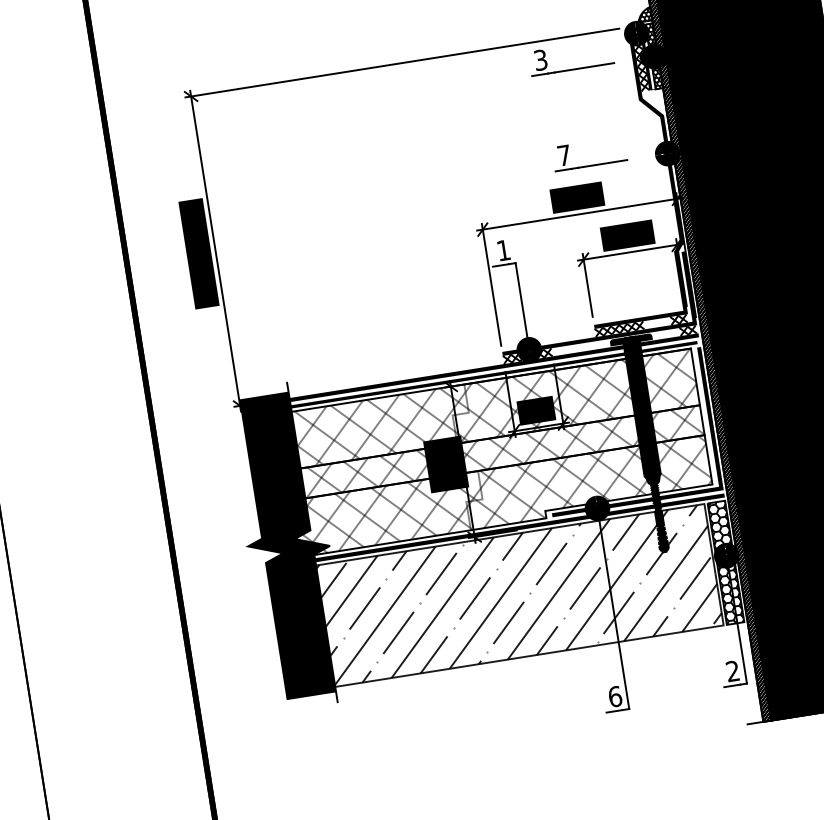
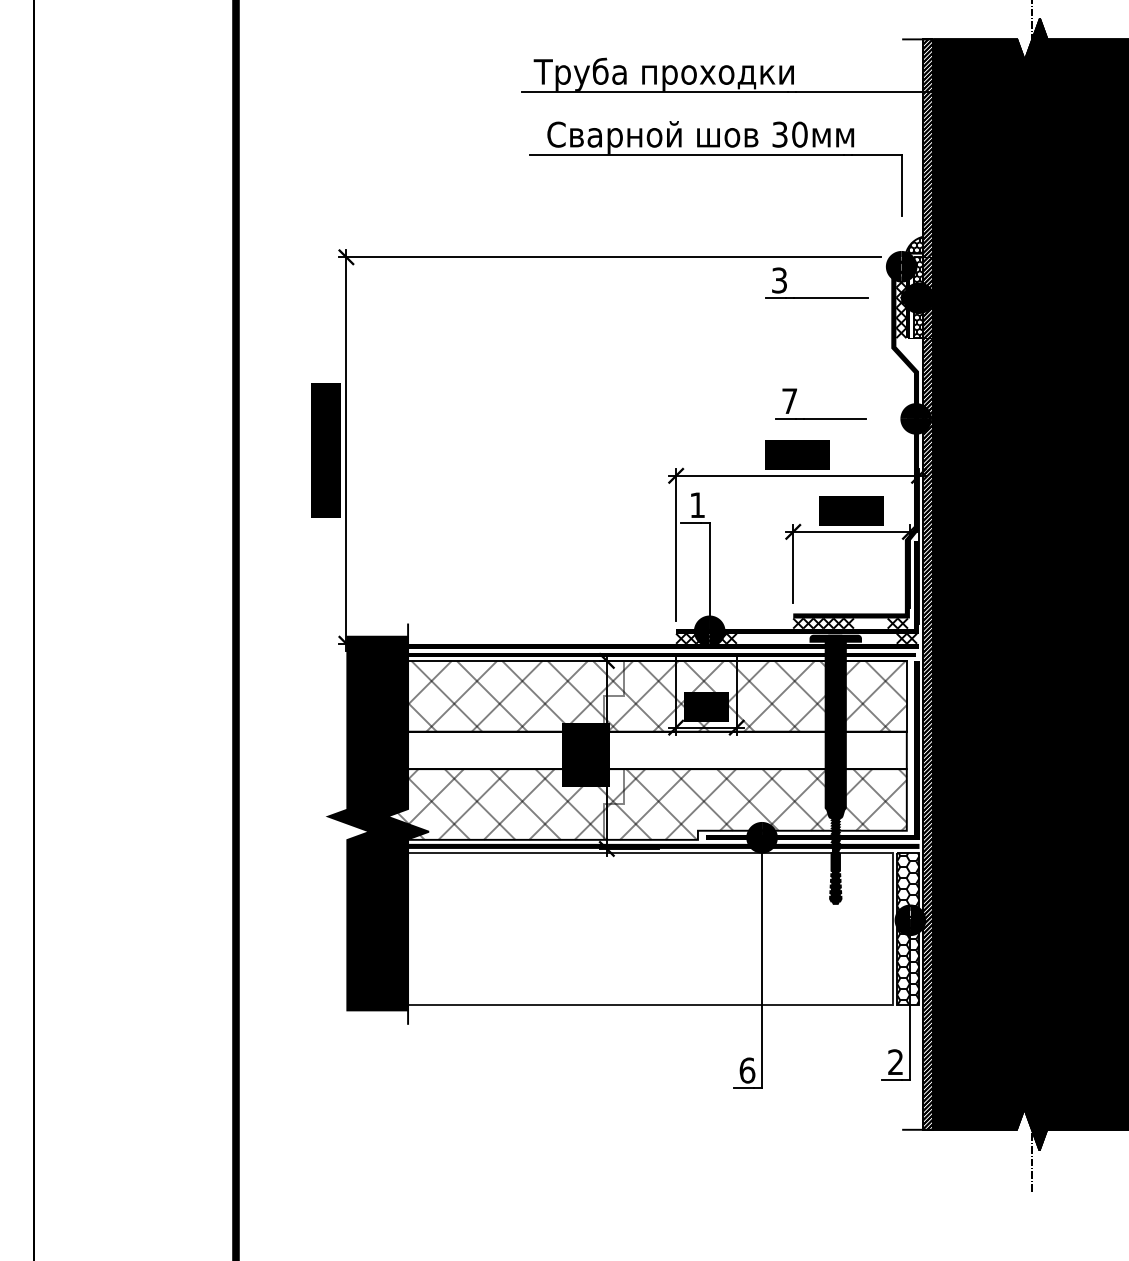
hatch: (490, 453) -> (642, 750), removed
hatch: (507, 597) -> (635, 928), removed

